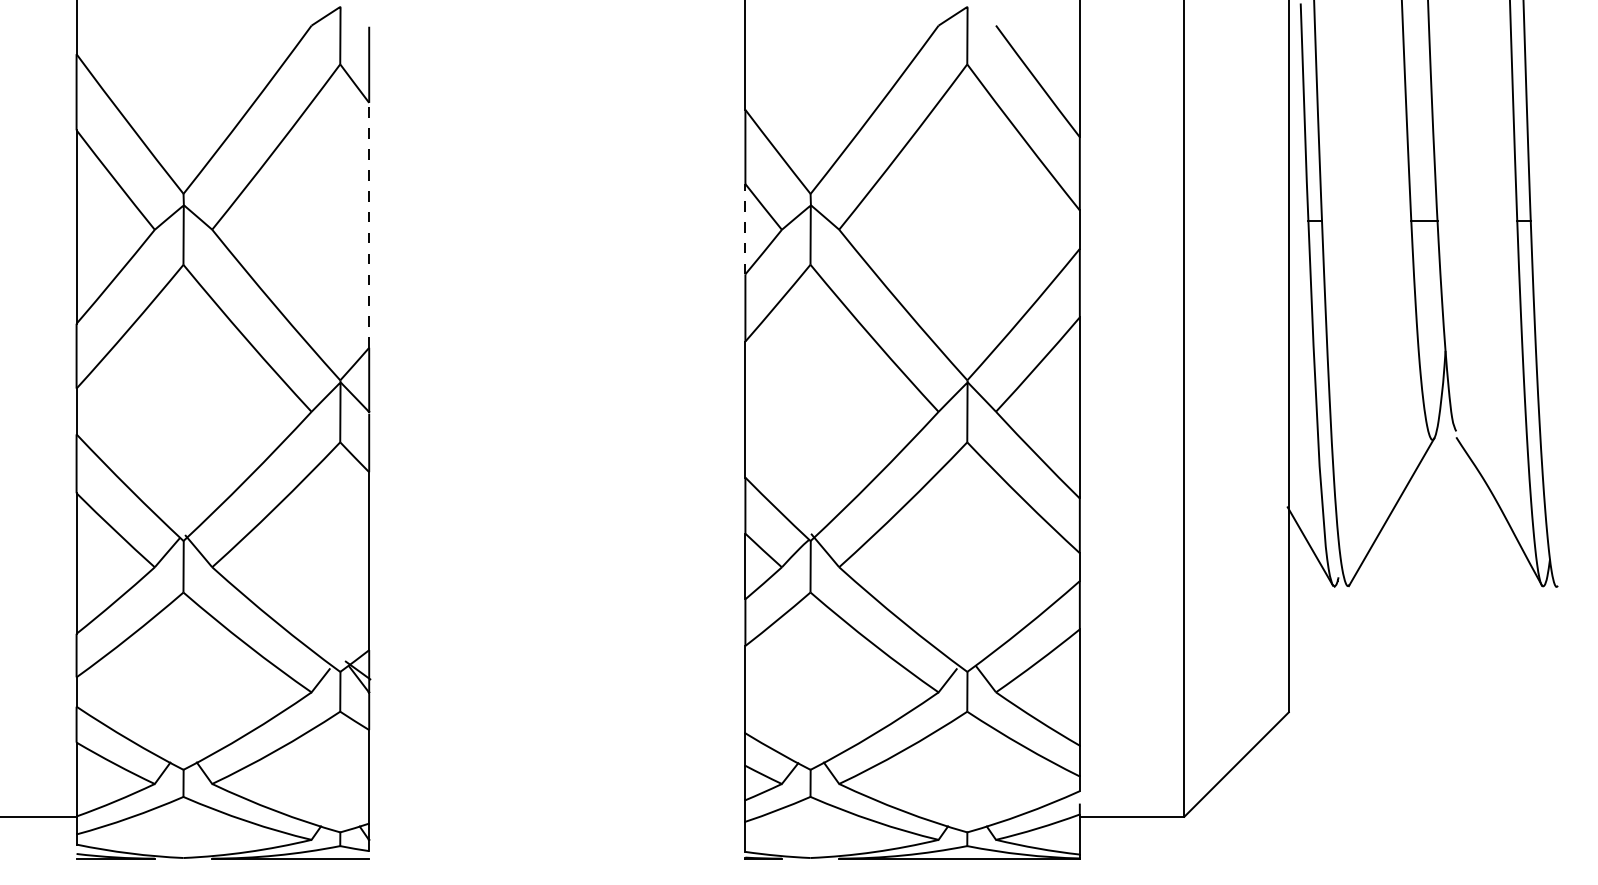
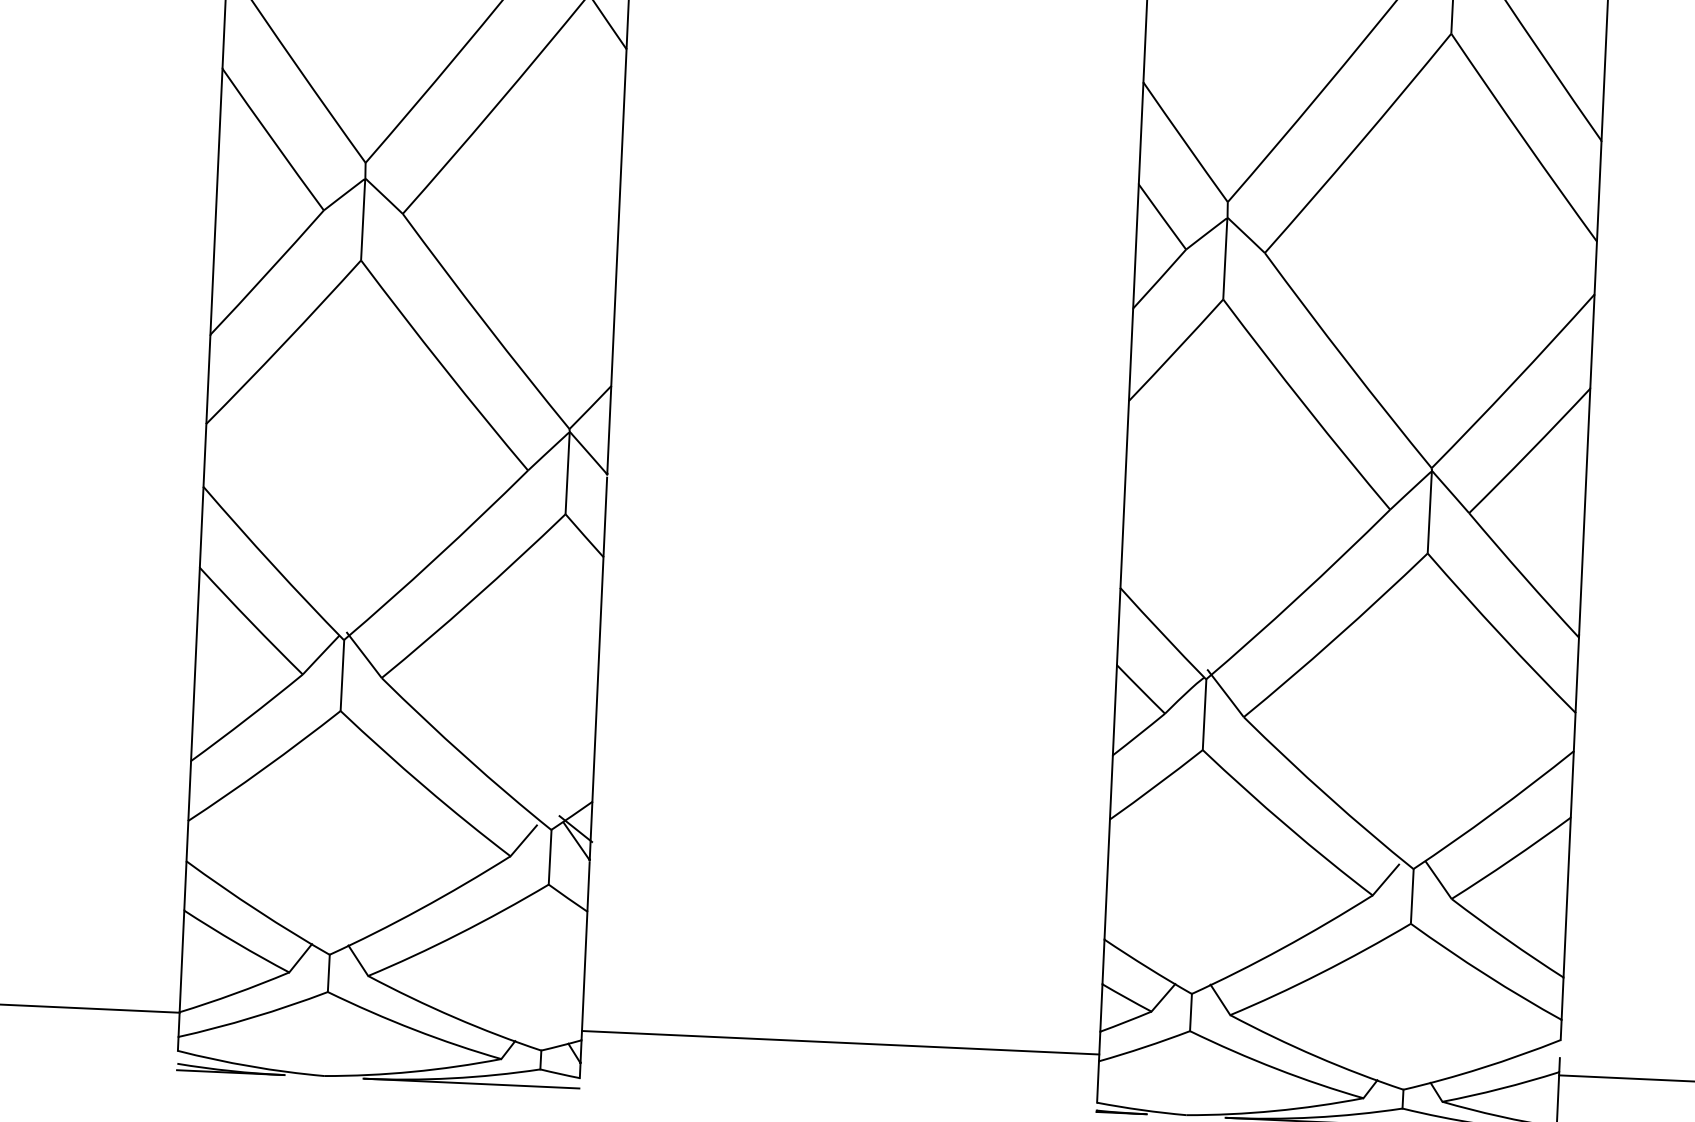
line: (369, 224) -> (619, 216), dashed -> solid
line: (745, 228) -> (1136, 245), dashed -> solid
line: (557, 816) -> (840, 1042), added

